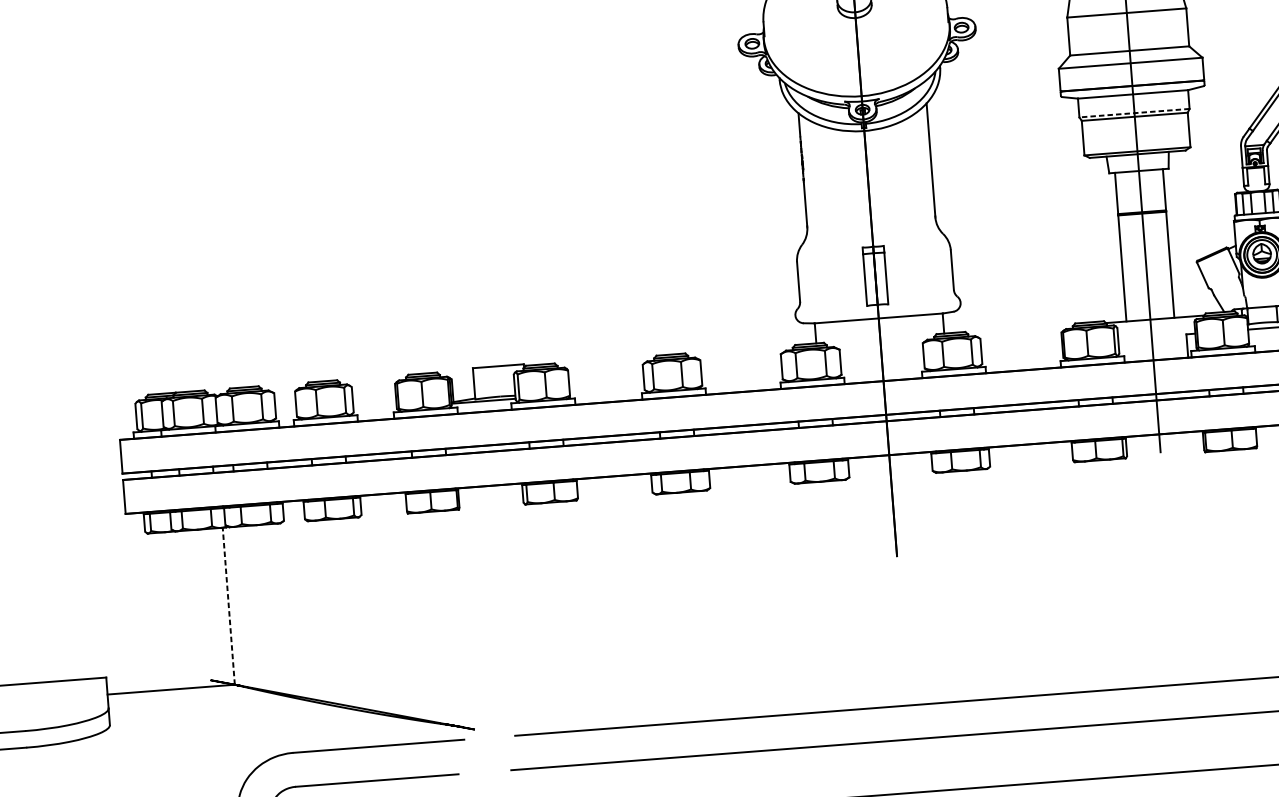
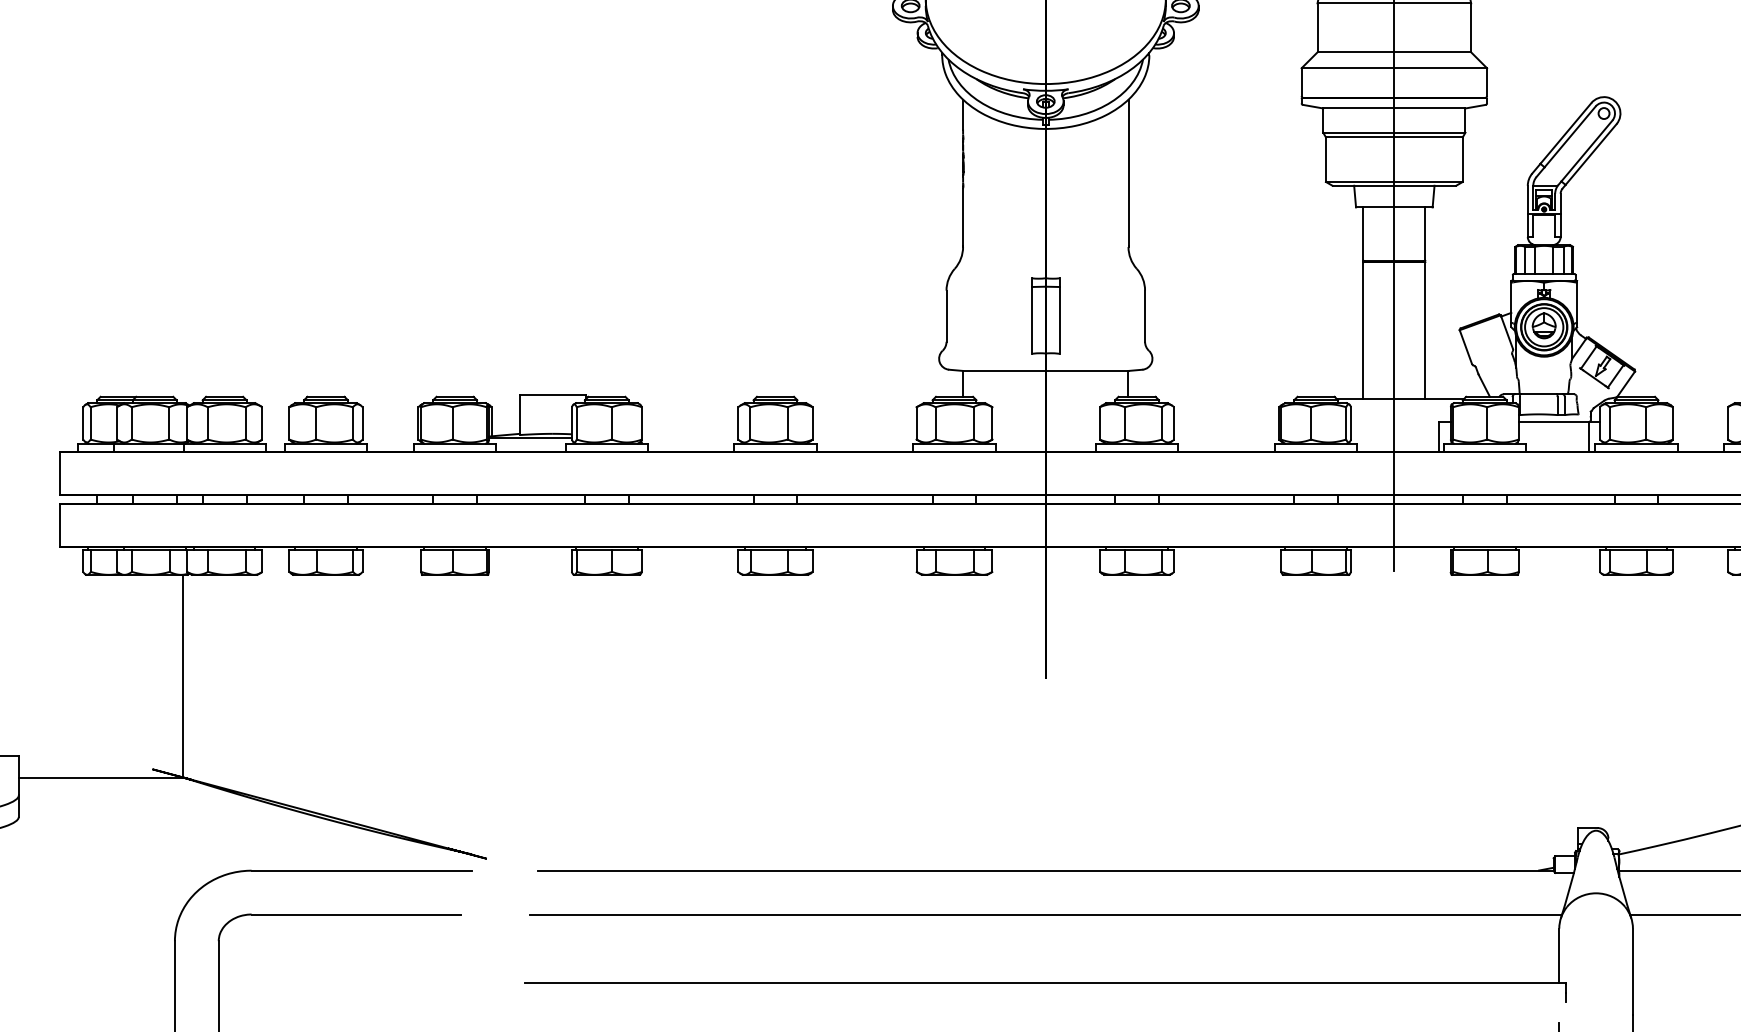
line: (1133, 113) -> (1393, 132), dashed -> solid
line: (229, 605) -> (183, 675), dashed -> solid

